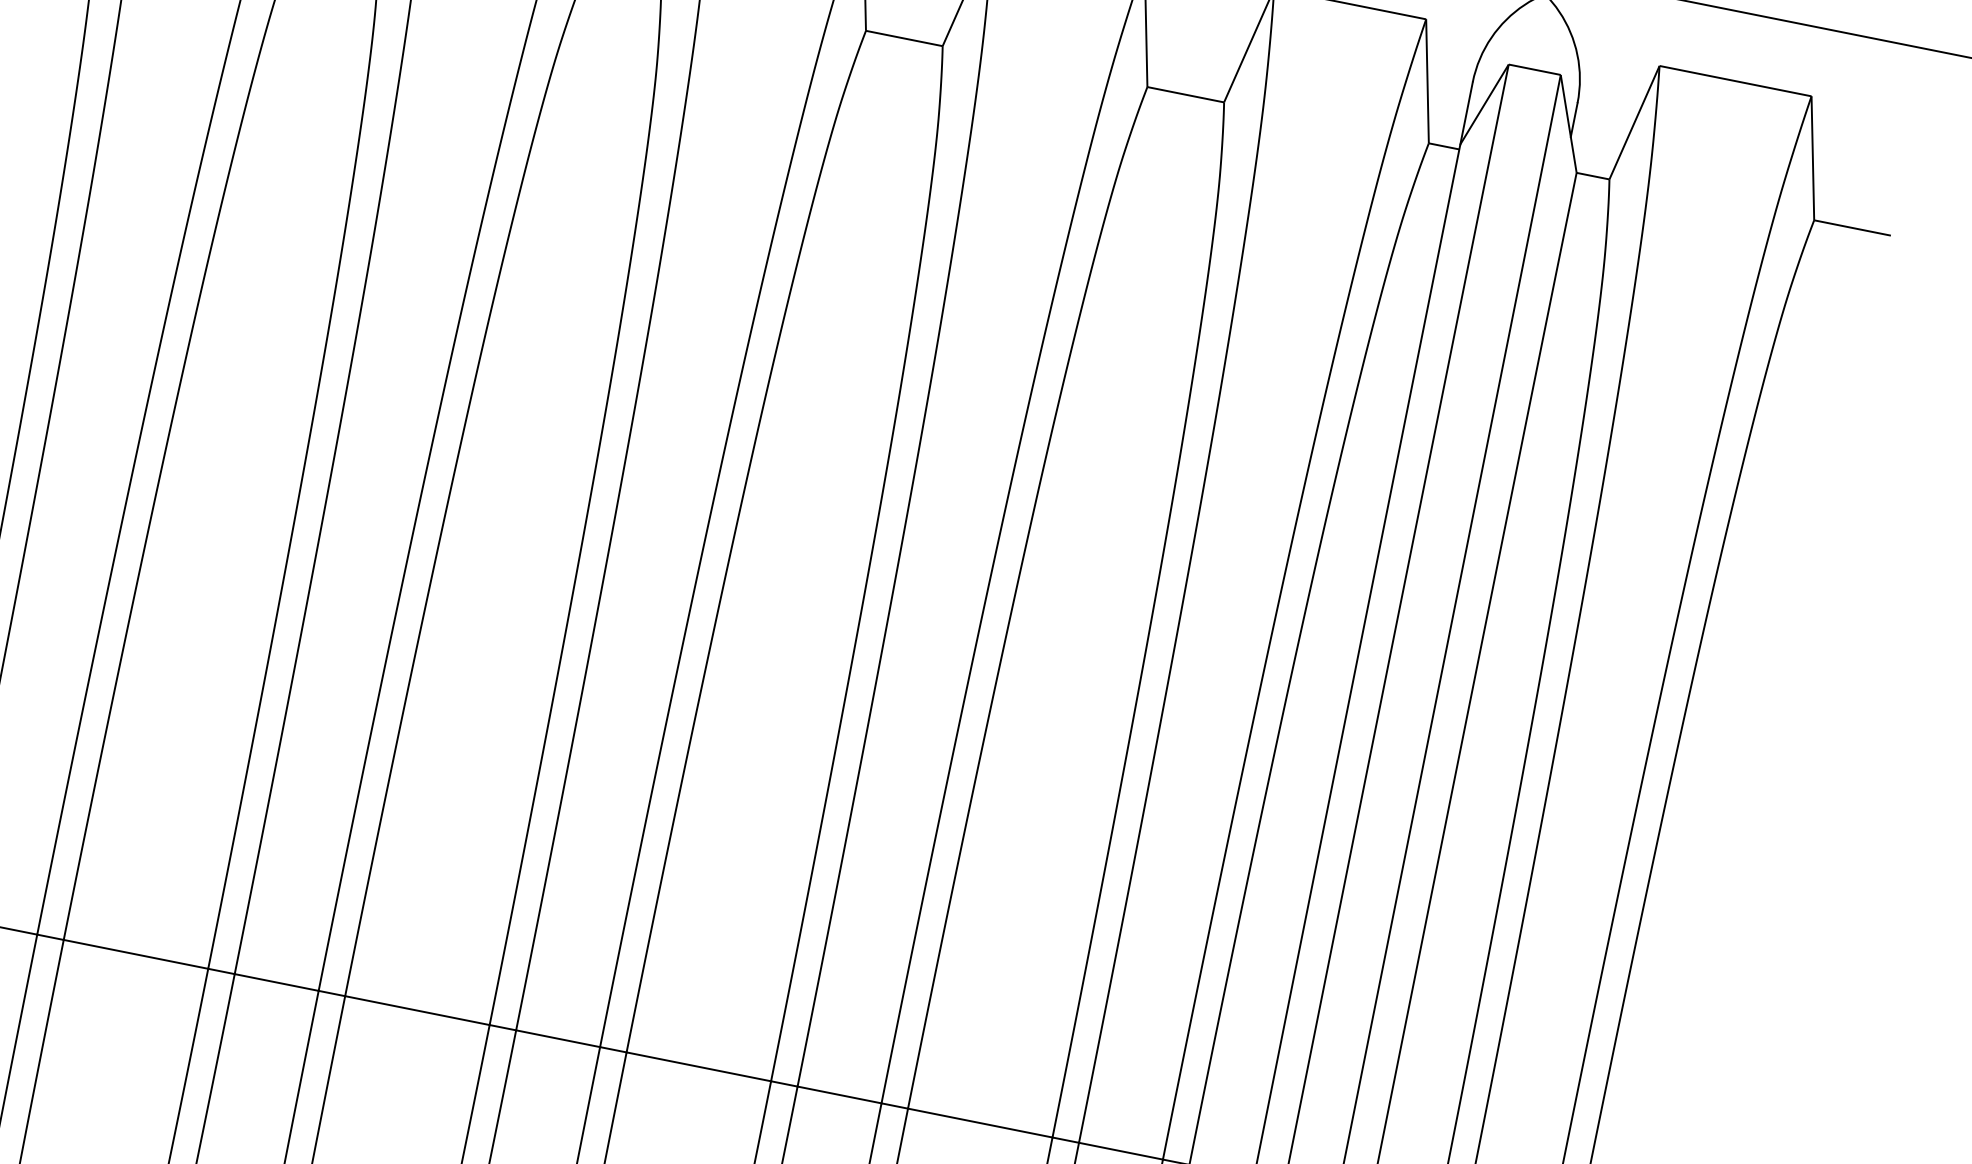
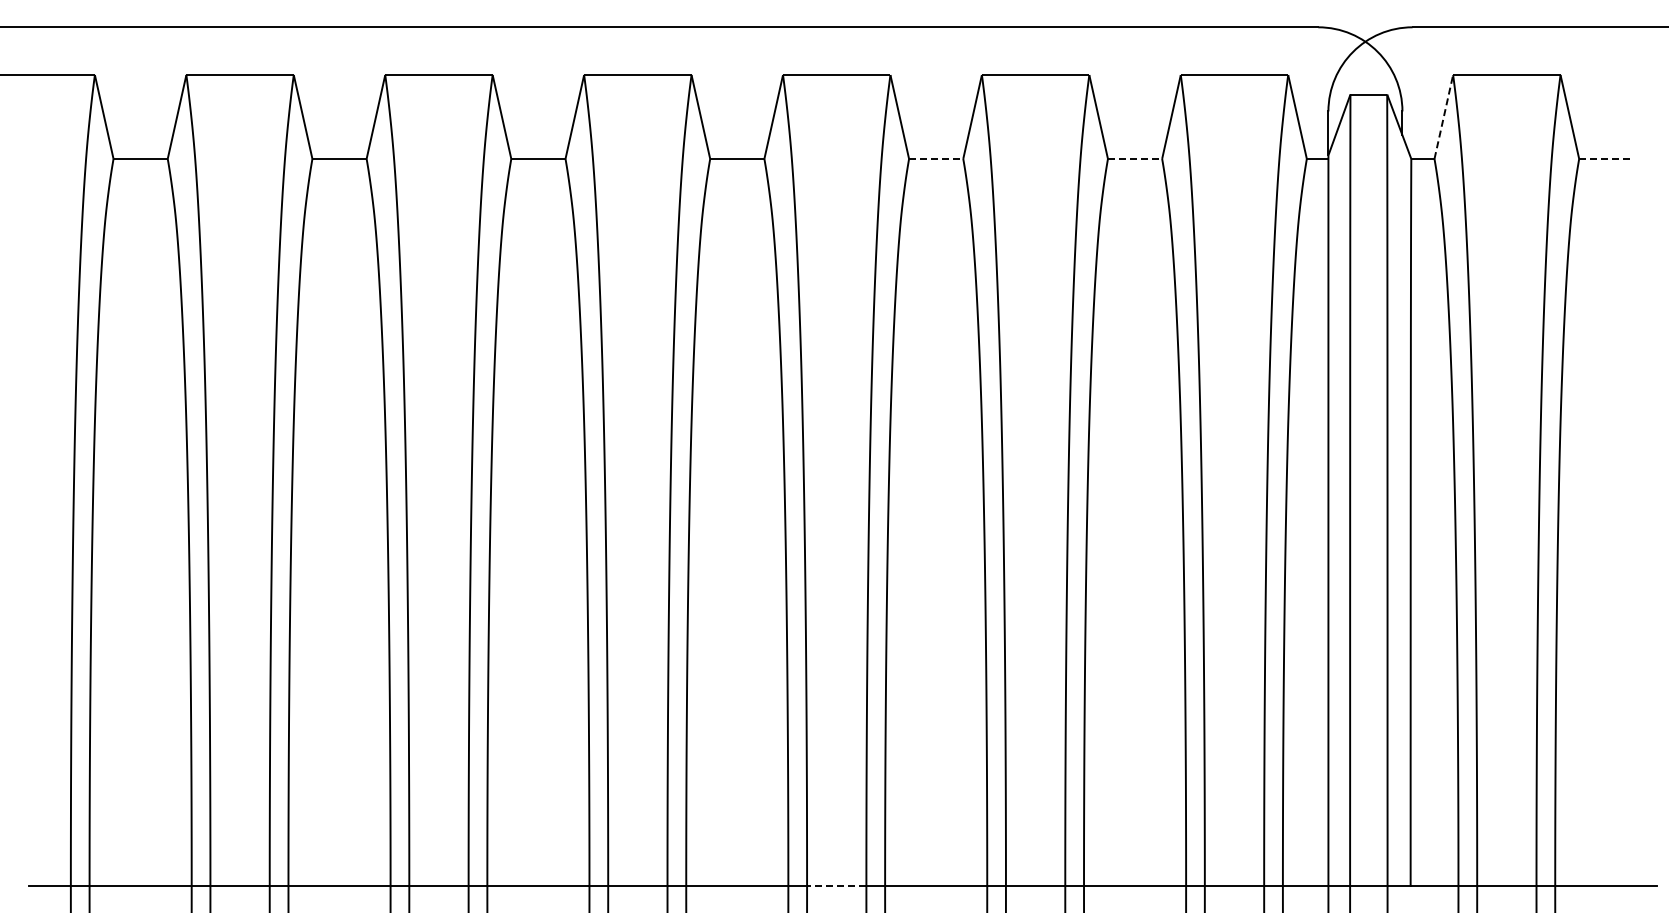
line: (904, 37) -> (936, 158), solid -> dashed
line: (1186, 94) -> (1135, 158), solid -> dashed
line: (1634, 121) -> (1443, 116), solid -> dashed
line: (1852, 227) -> (1606, 158), solid -> dashed
line: (557, 1038) -> (836, 885), solid -> dashed

